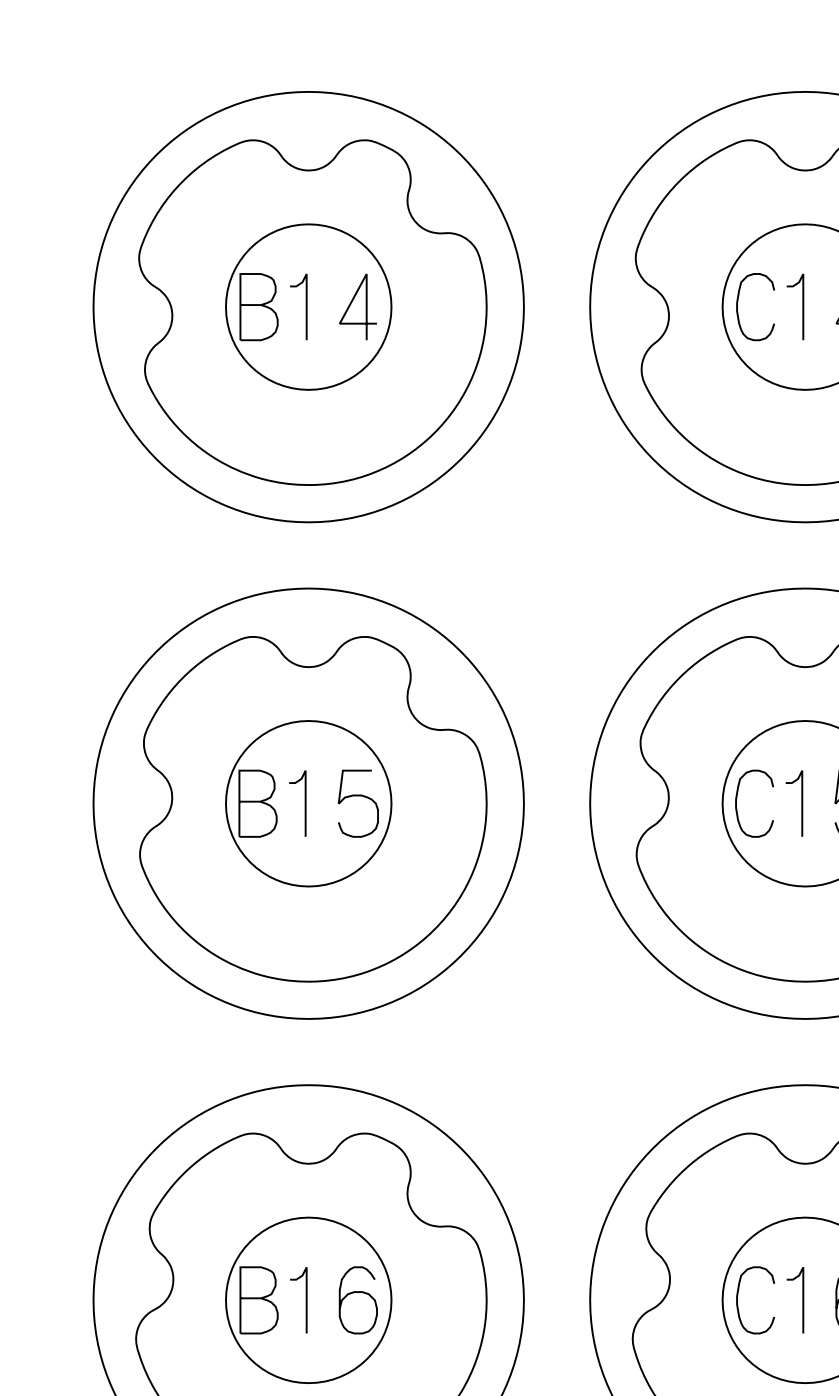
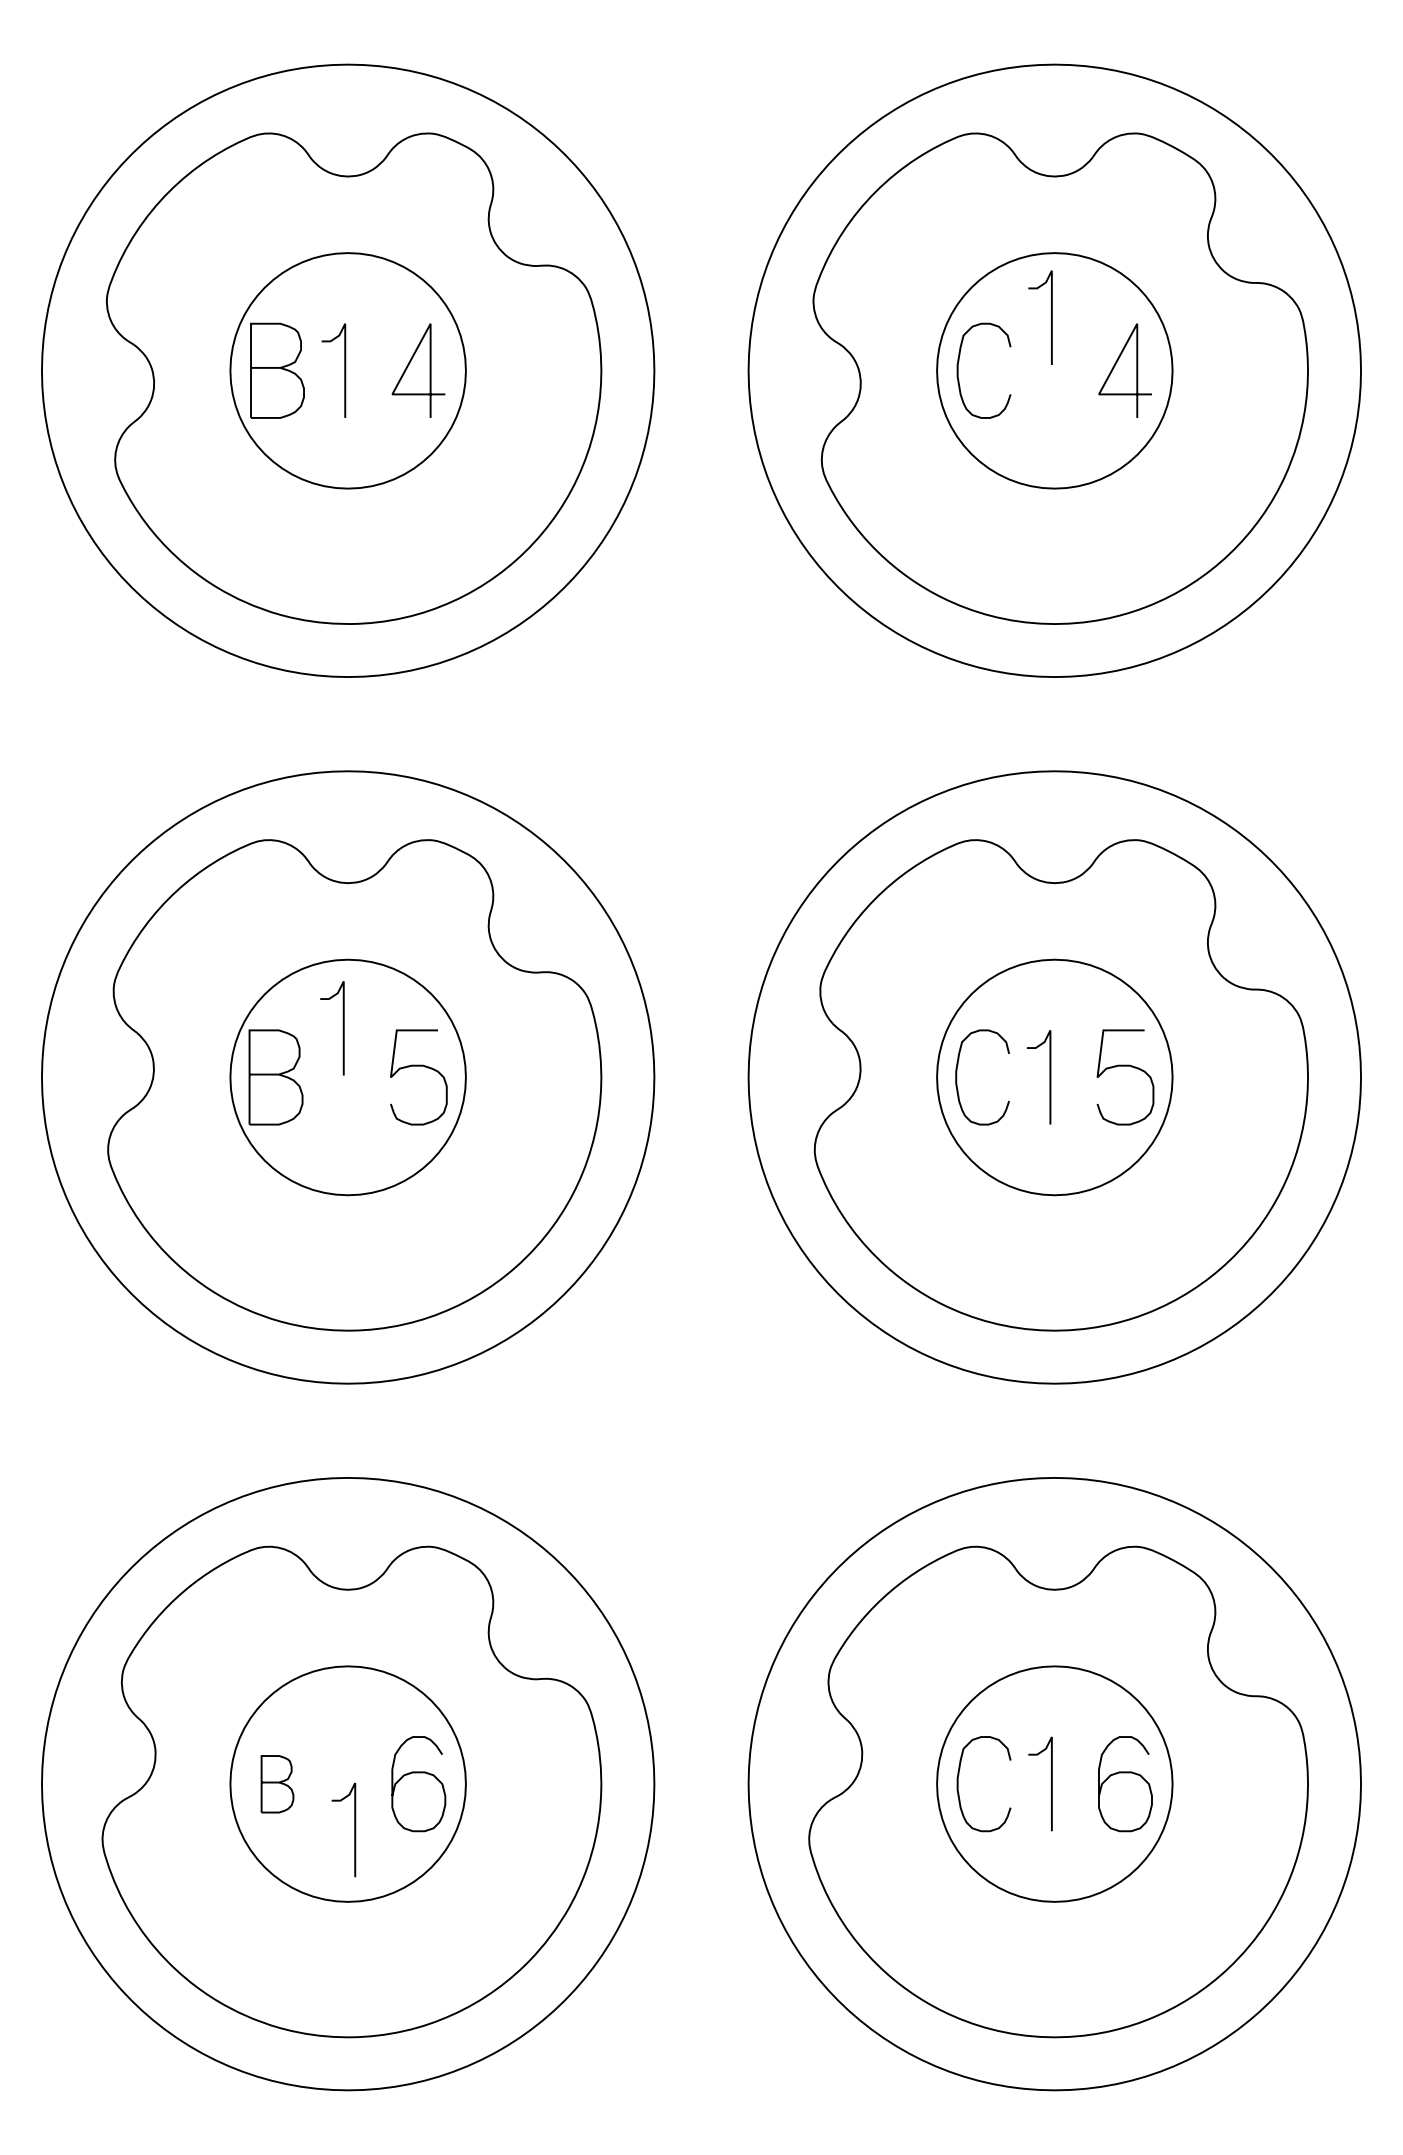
curve: (803, 306) -> (1051, 317), moved
curve: (304, 803) -> (342, 1028), moved
curve: (306, 1299) -> (354, 1829), moved
part: (259, 1300) -> (277, 1784), size x0.6

